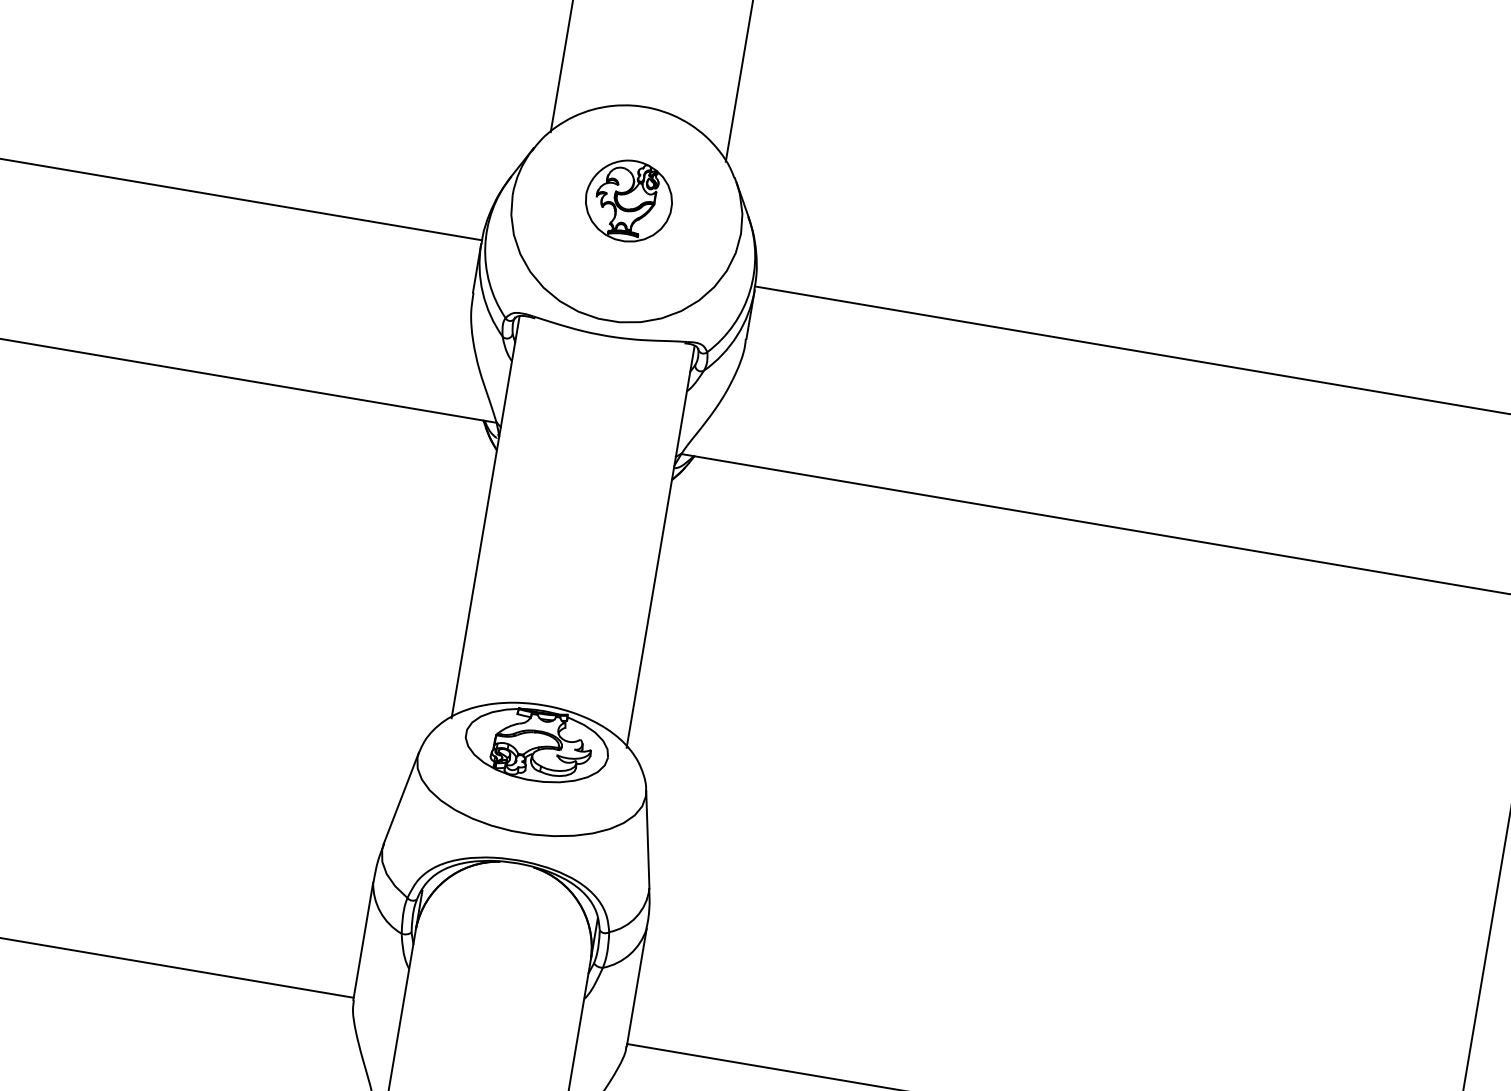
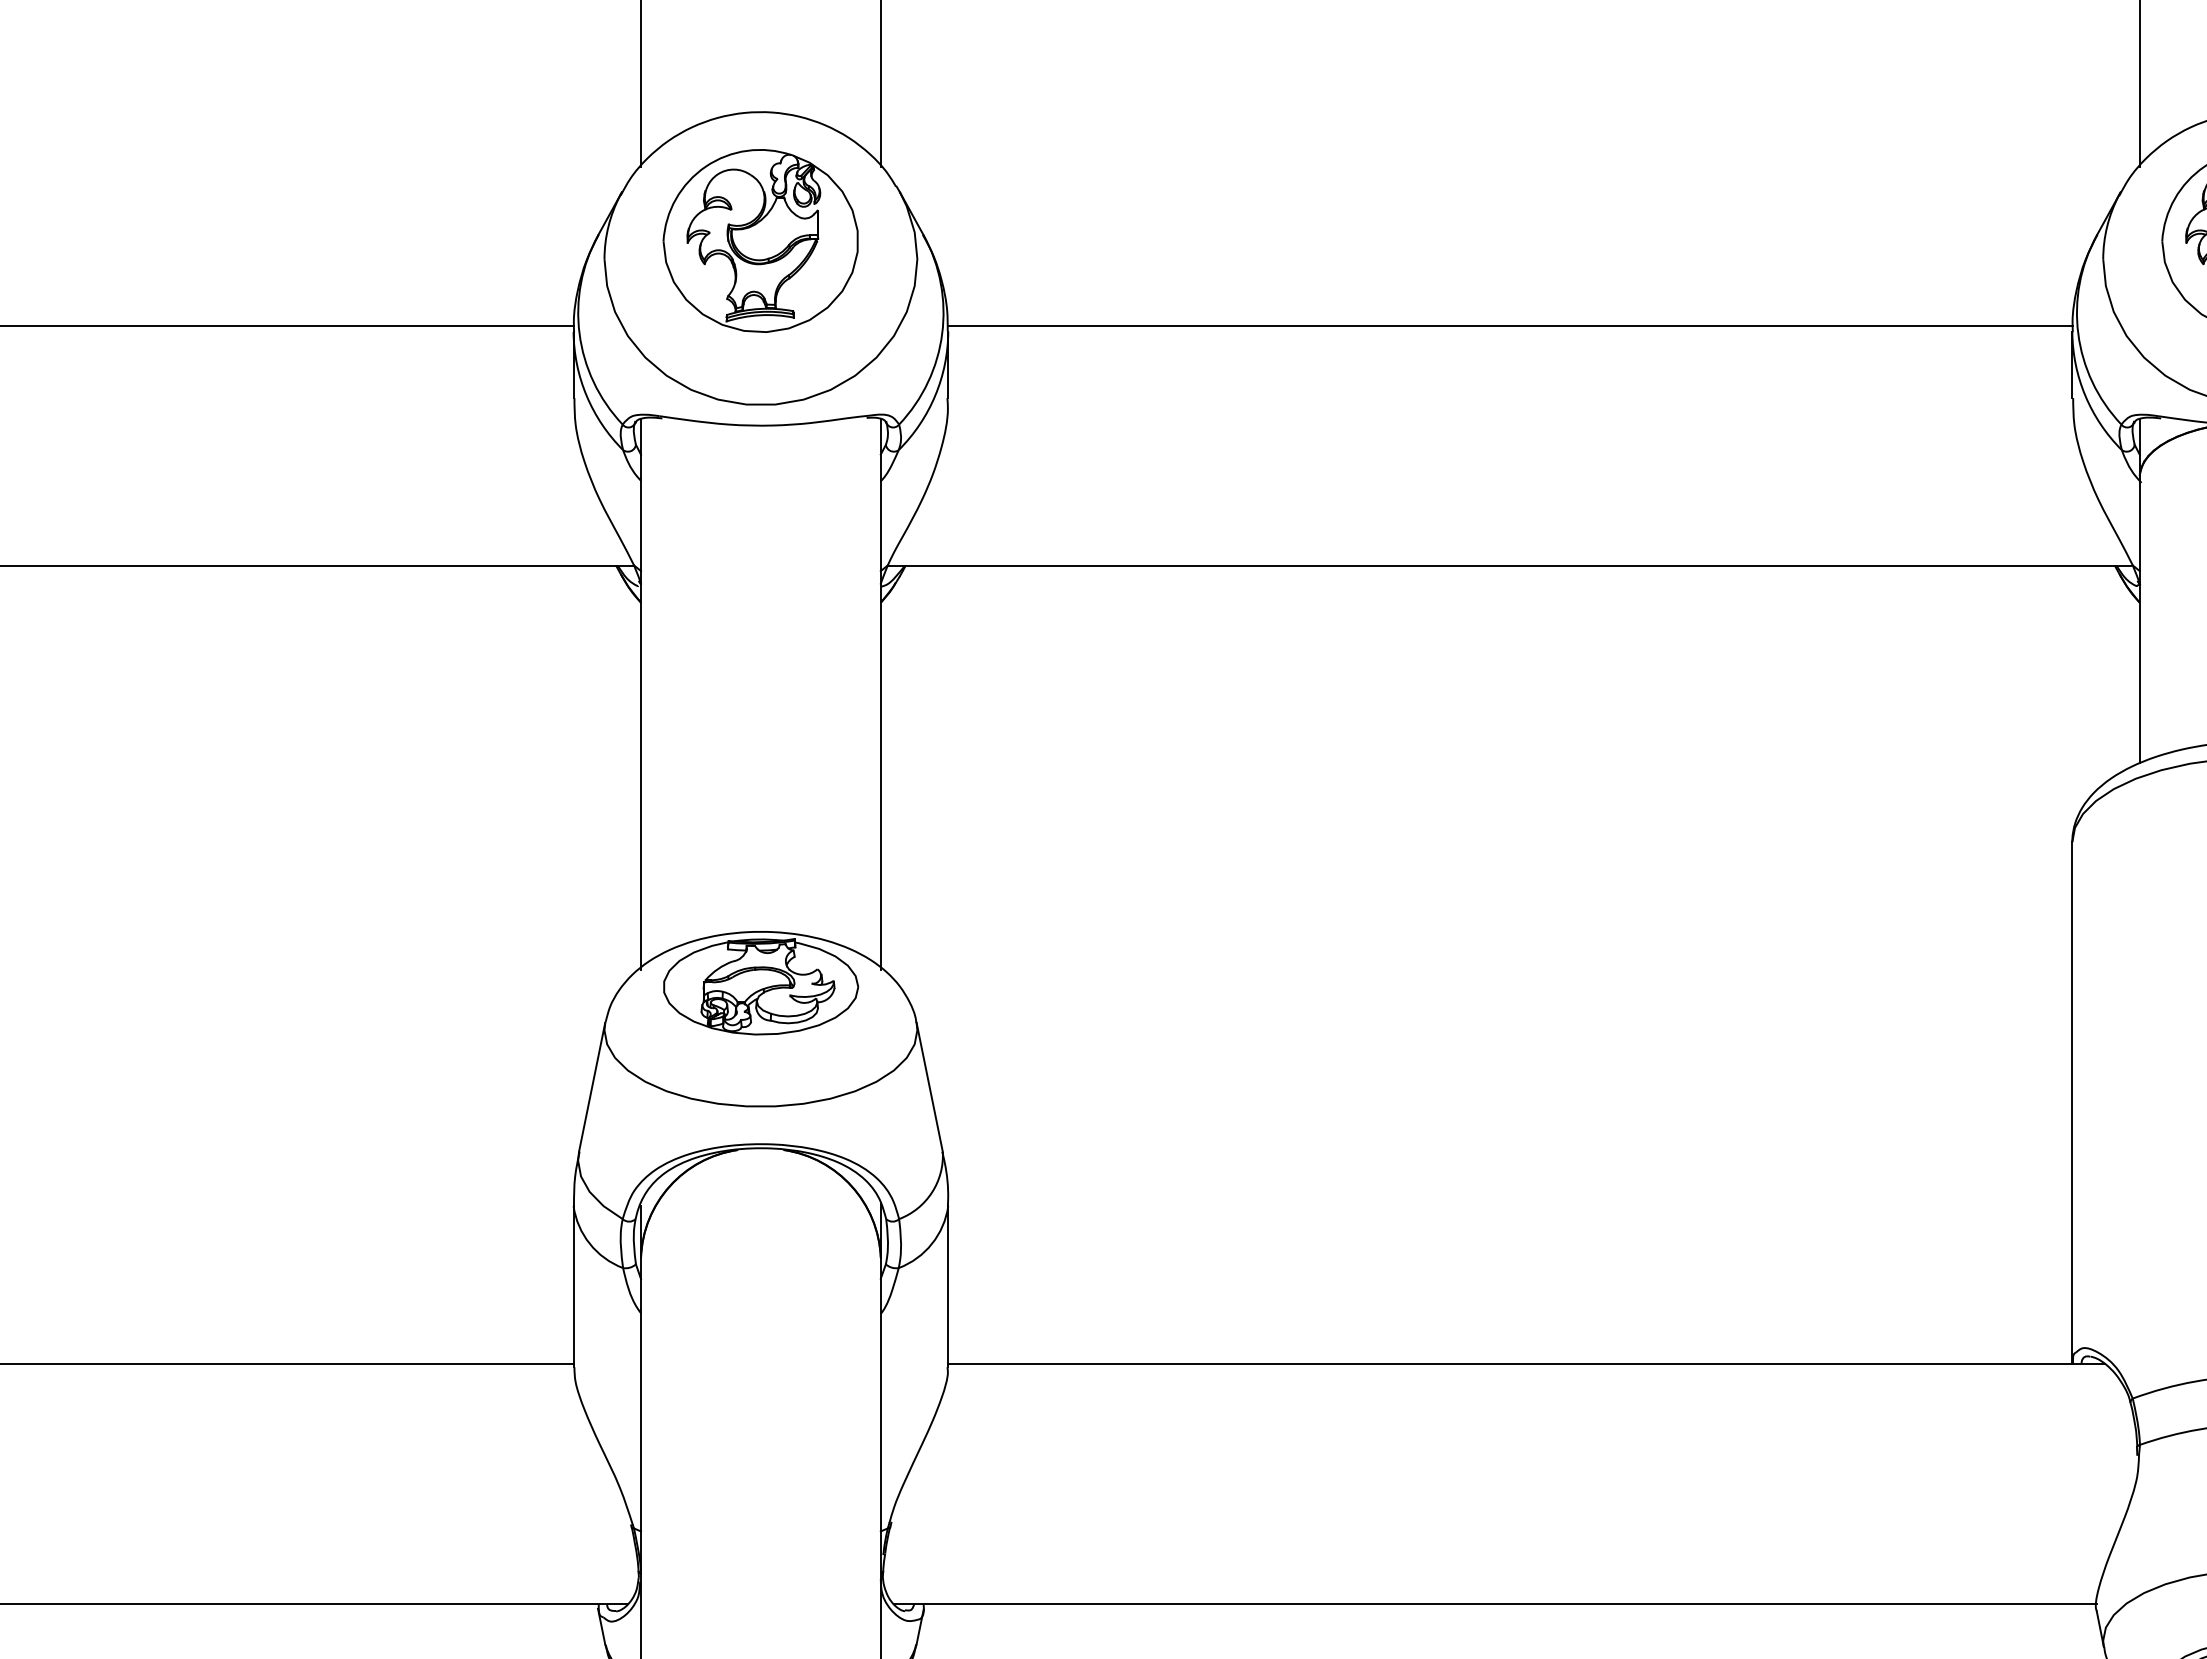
part: (628, 200) -> (760, 240), size x1.67

